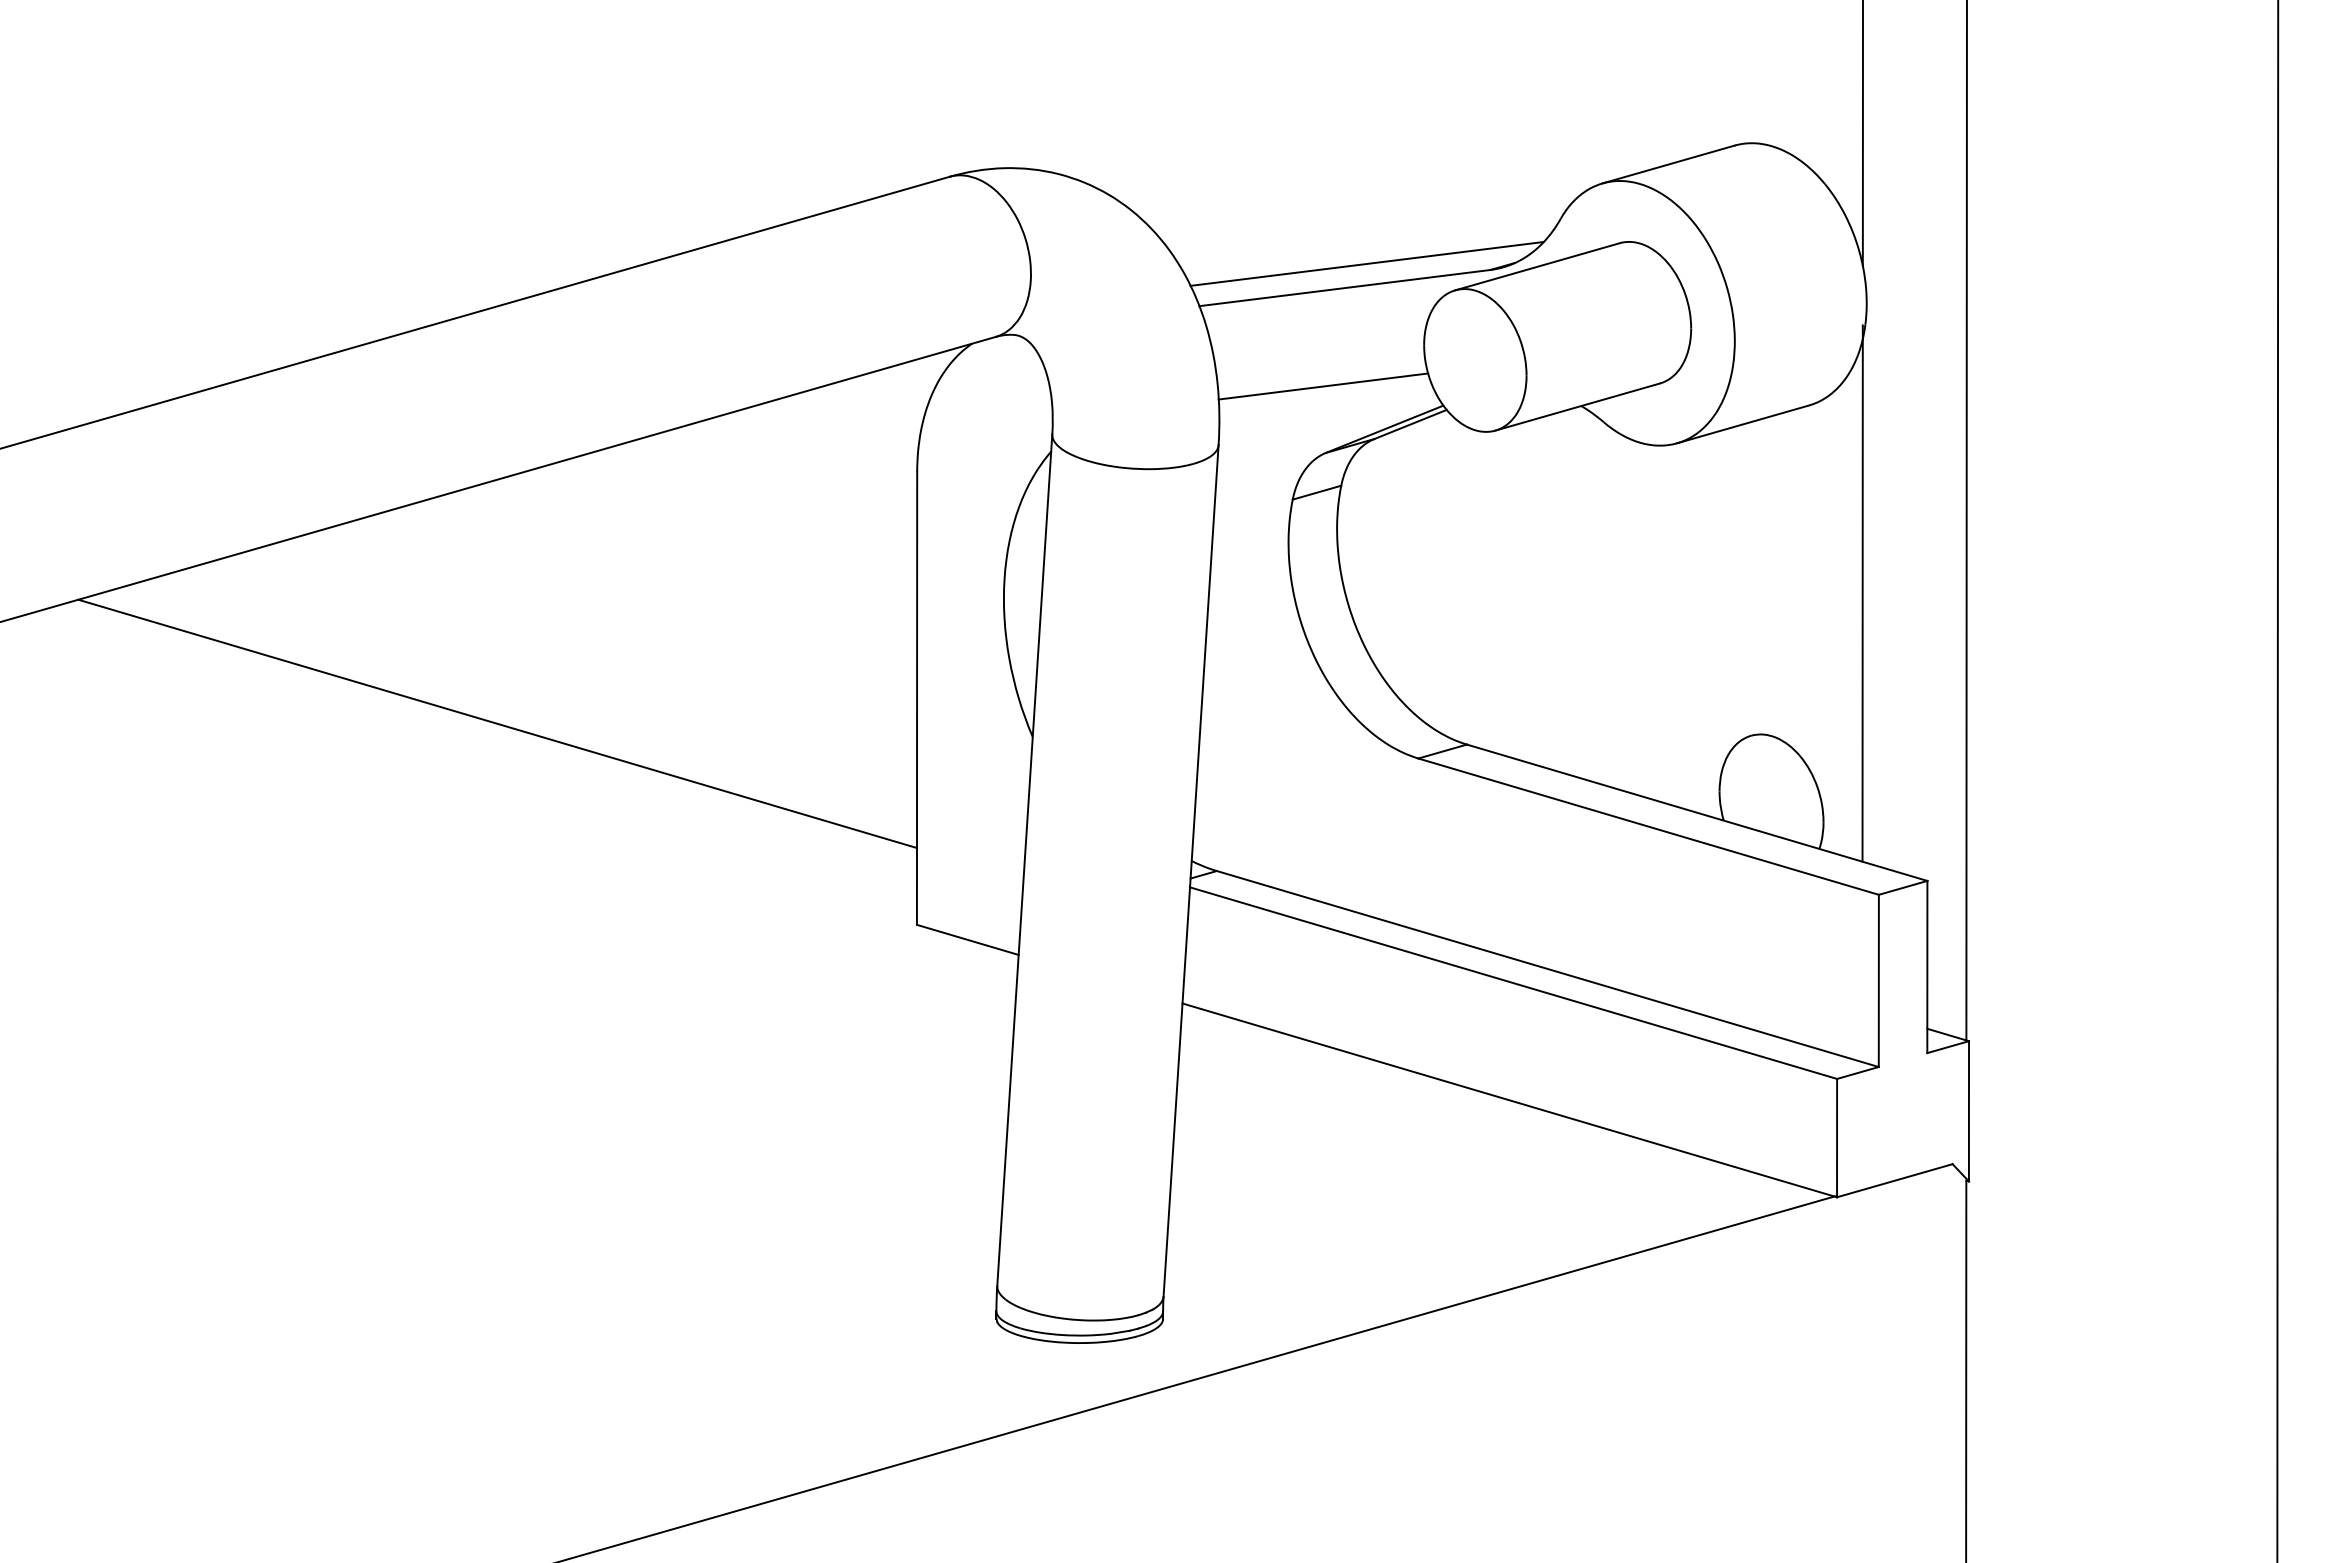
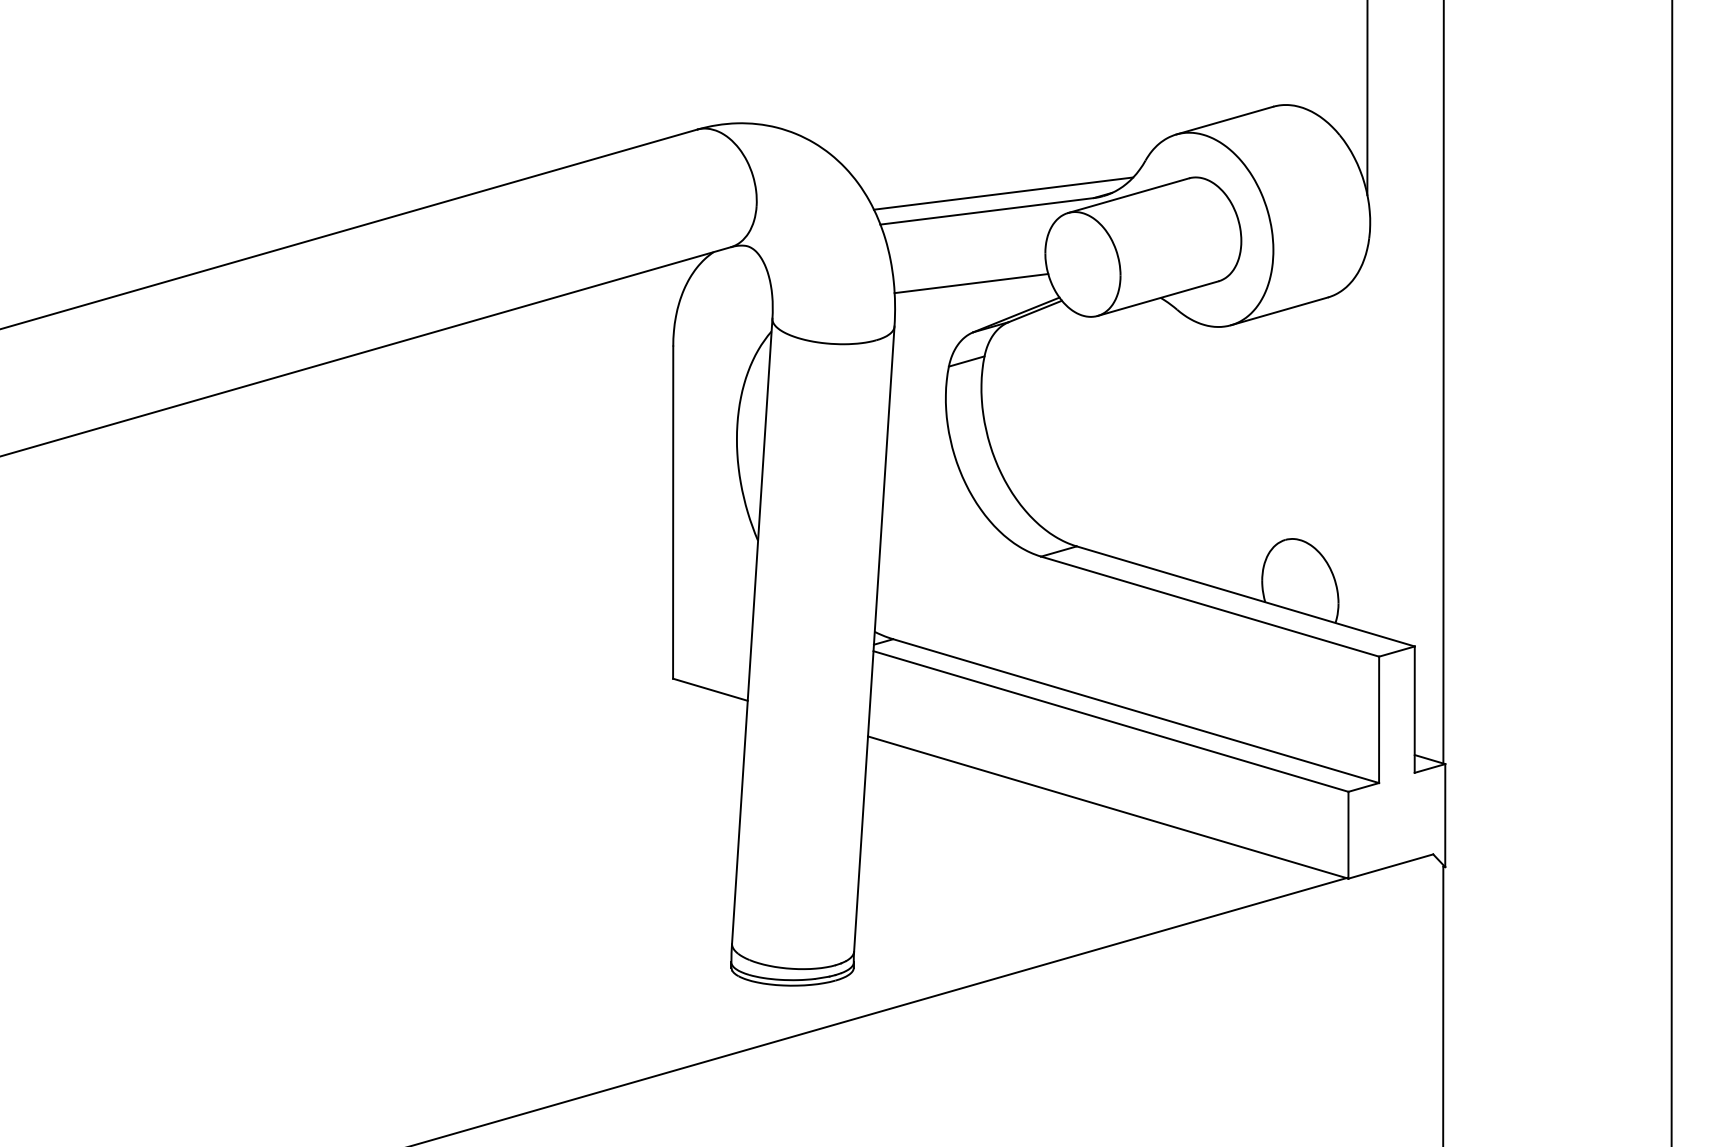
line: (1862, 593) -> (1367, 435), removed
line: (497, 723) -> (365, 530), removed

